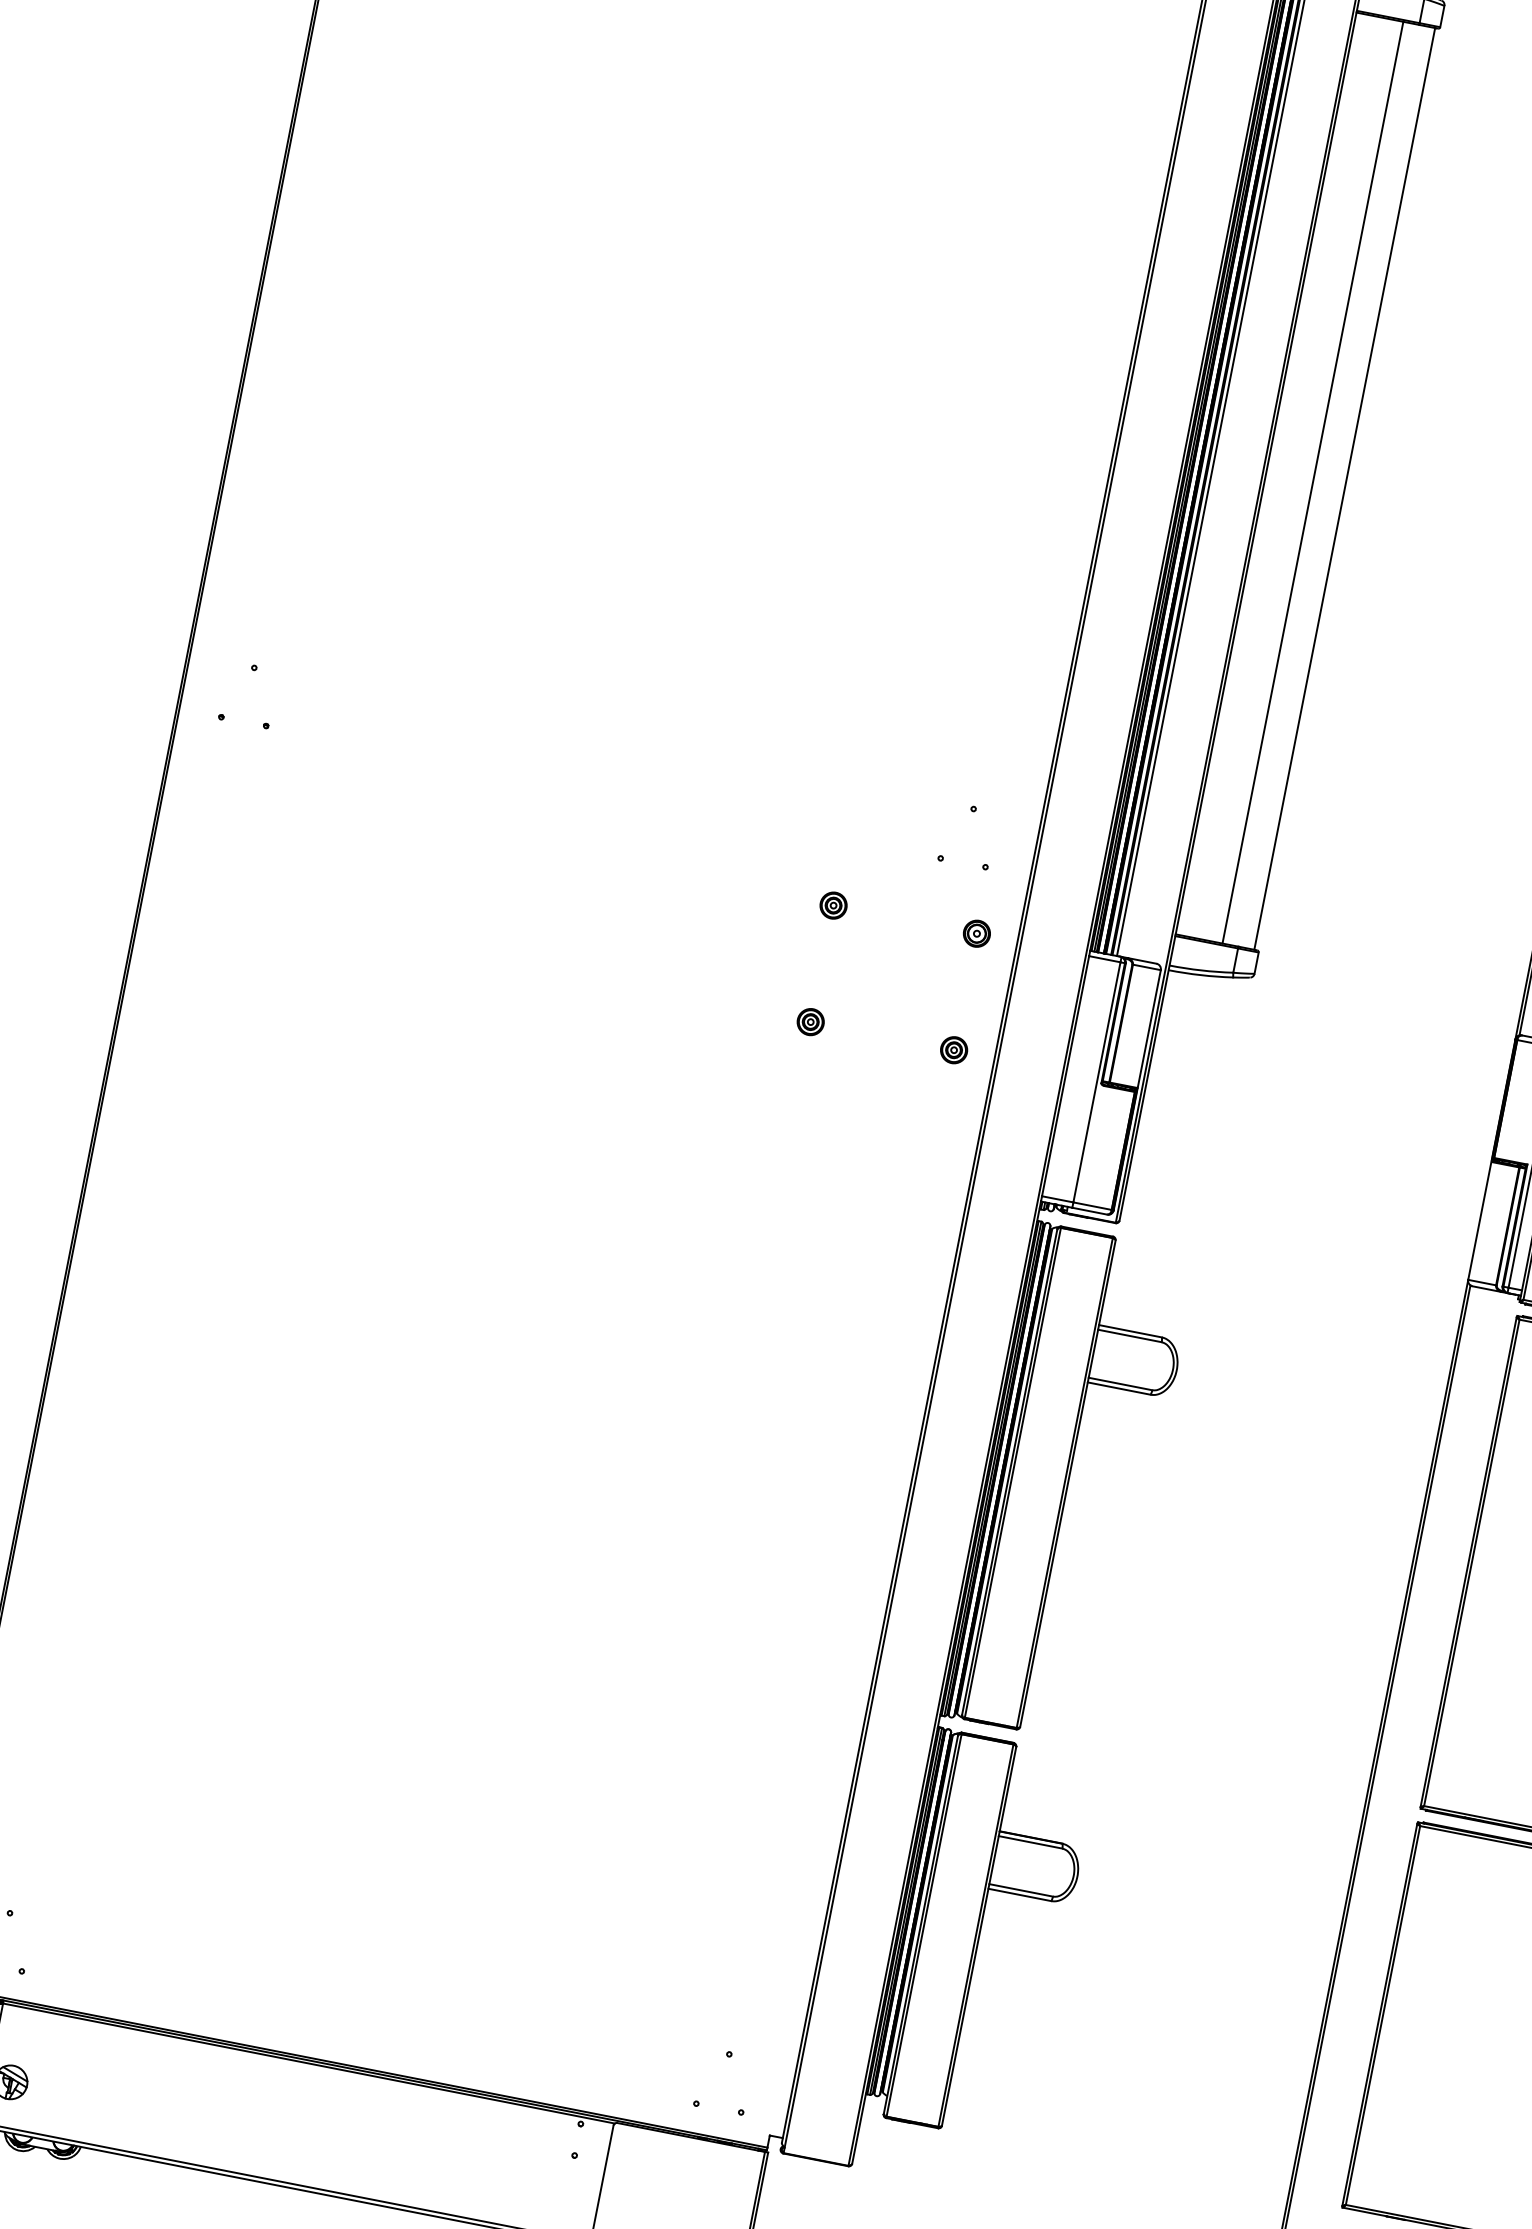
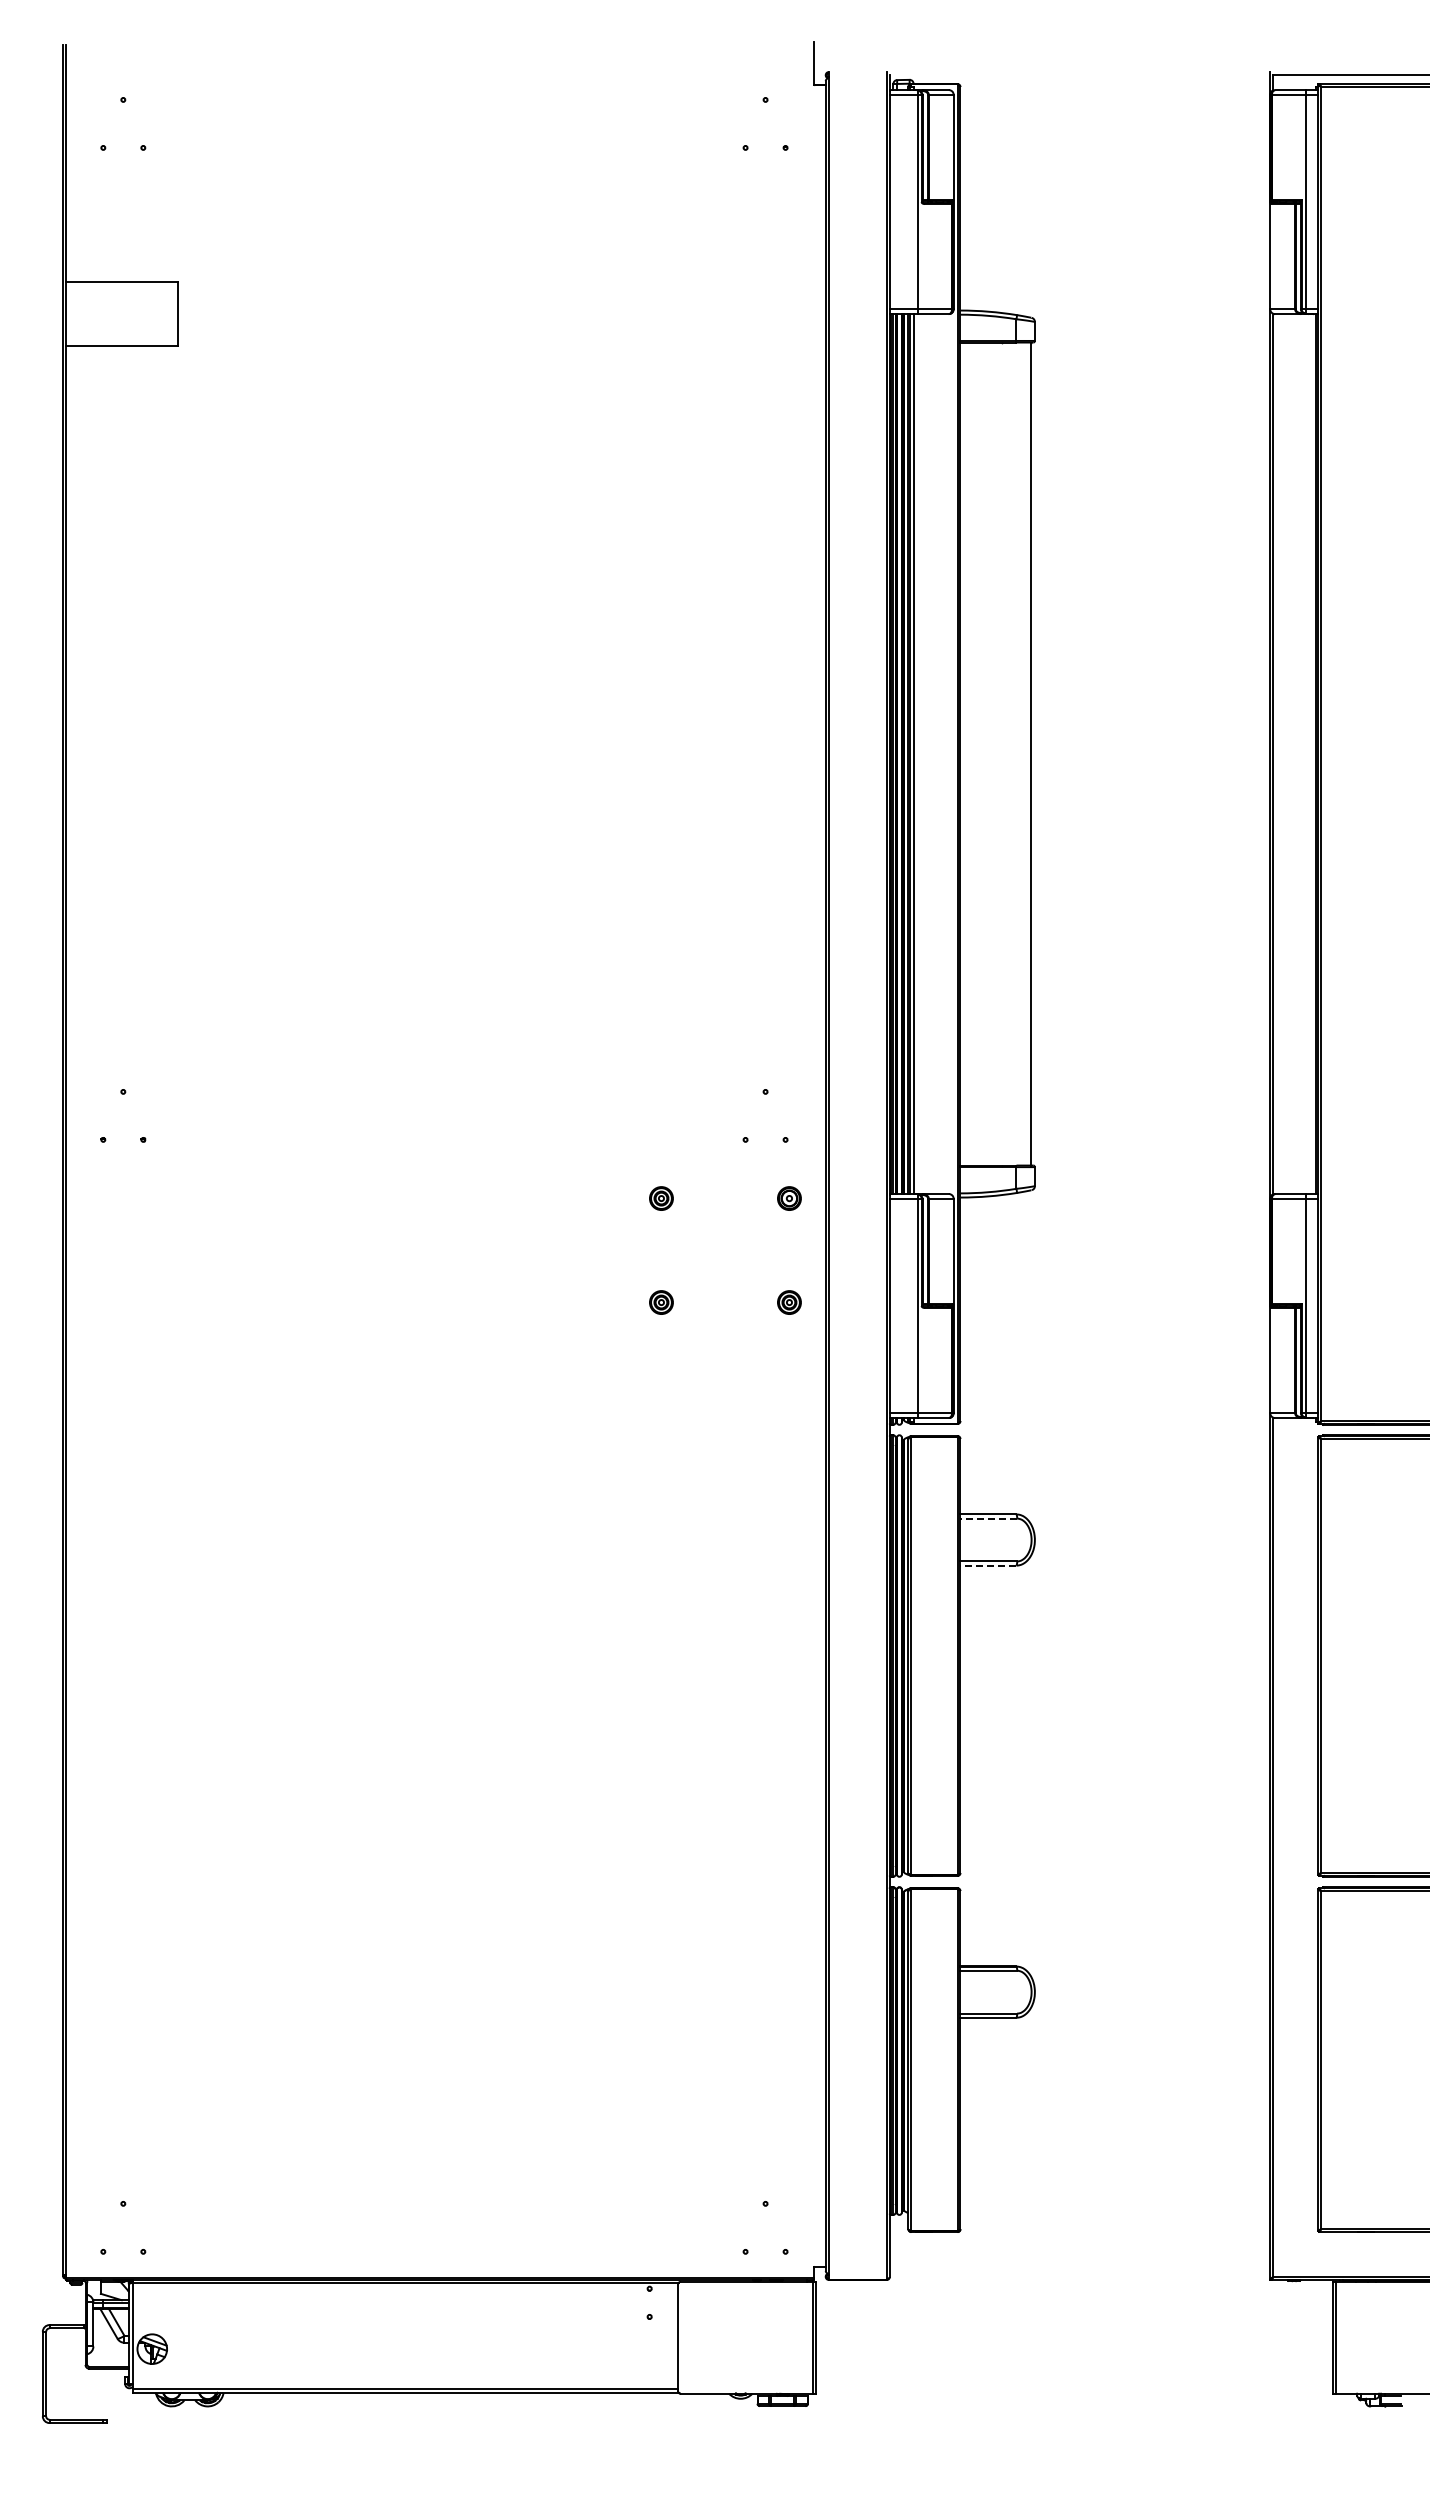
line: (1313, 482) -> (1002, 753), removed
line: (1129, 1335) -> (988, 1518), solid -> dashed
line: (1119, 1388) -> (988, 1565), solid -> dashed

